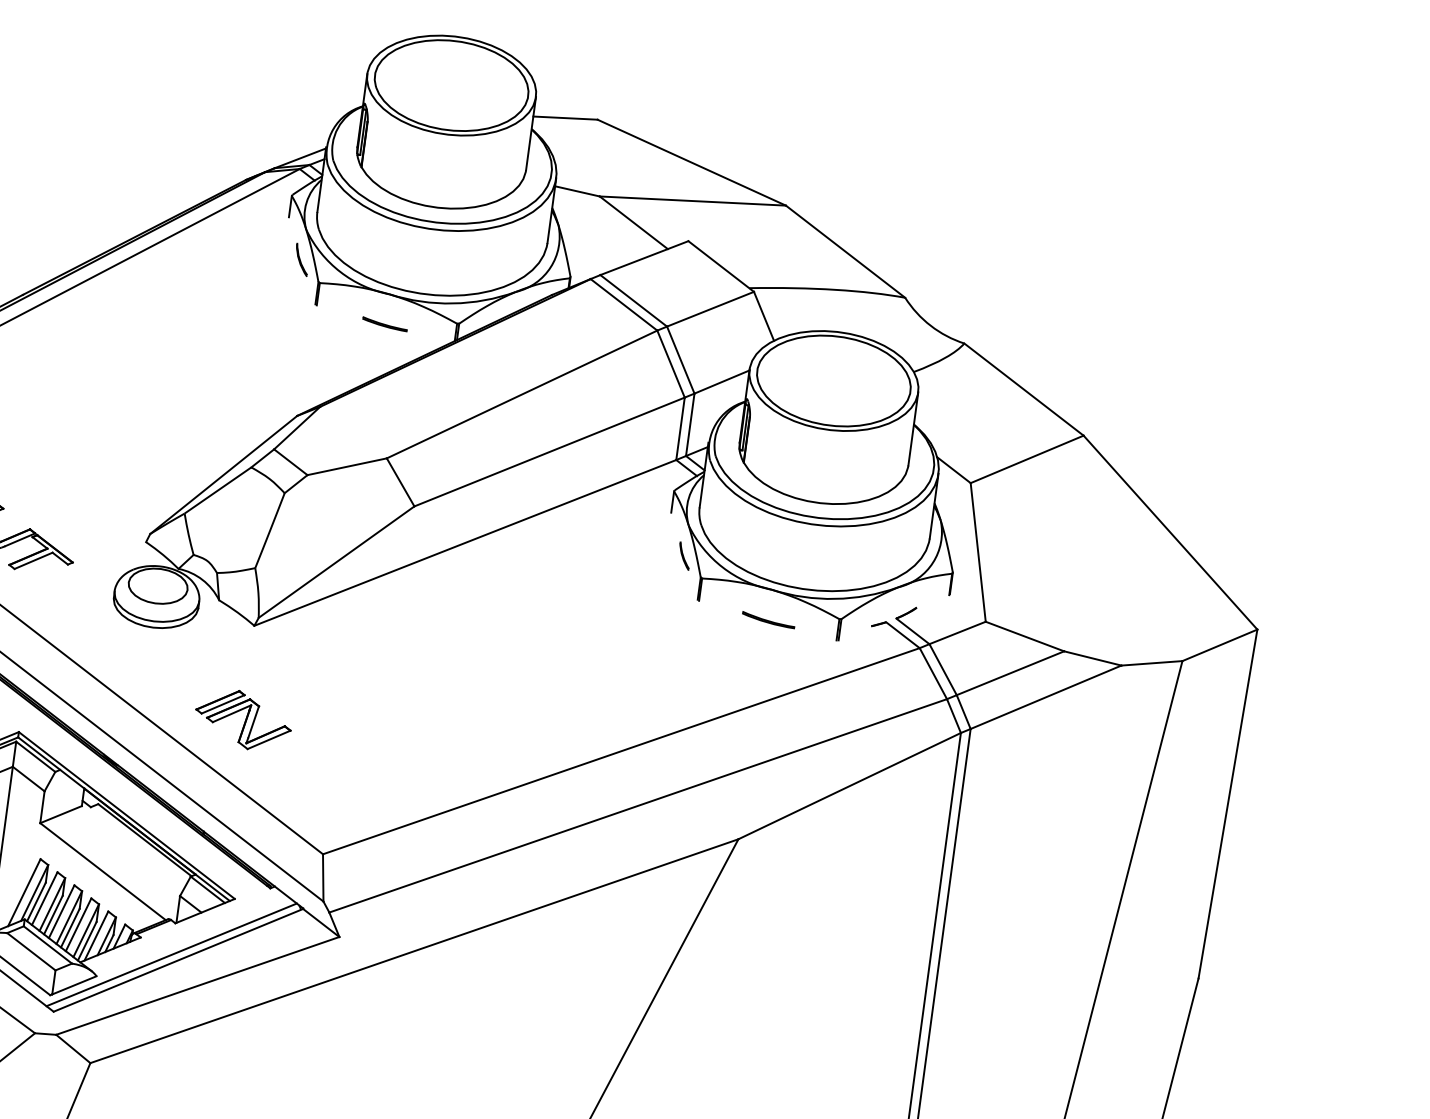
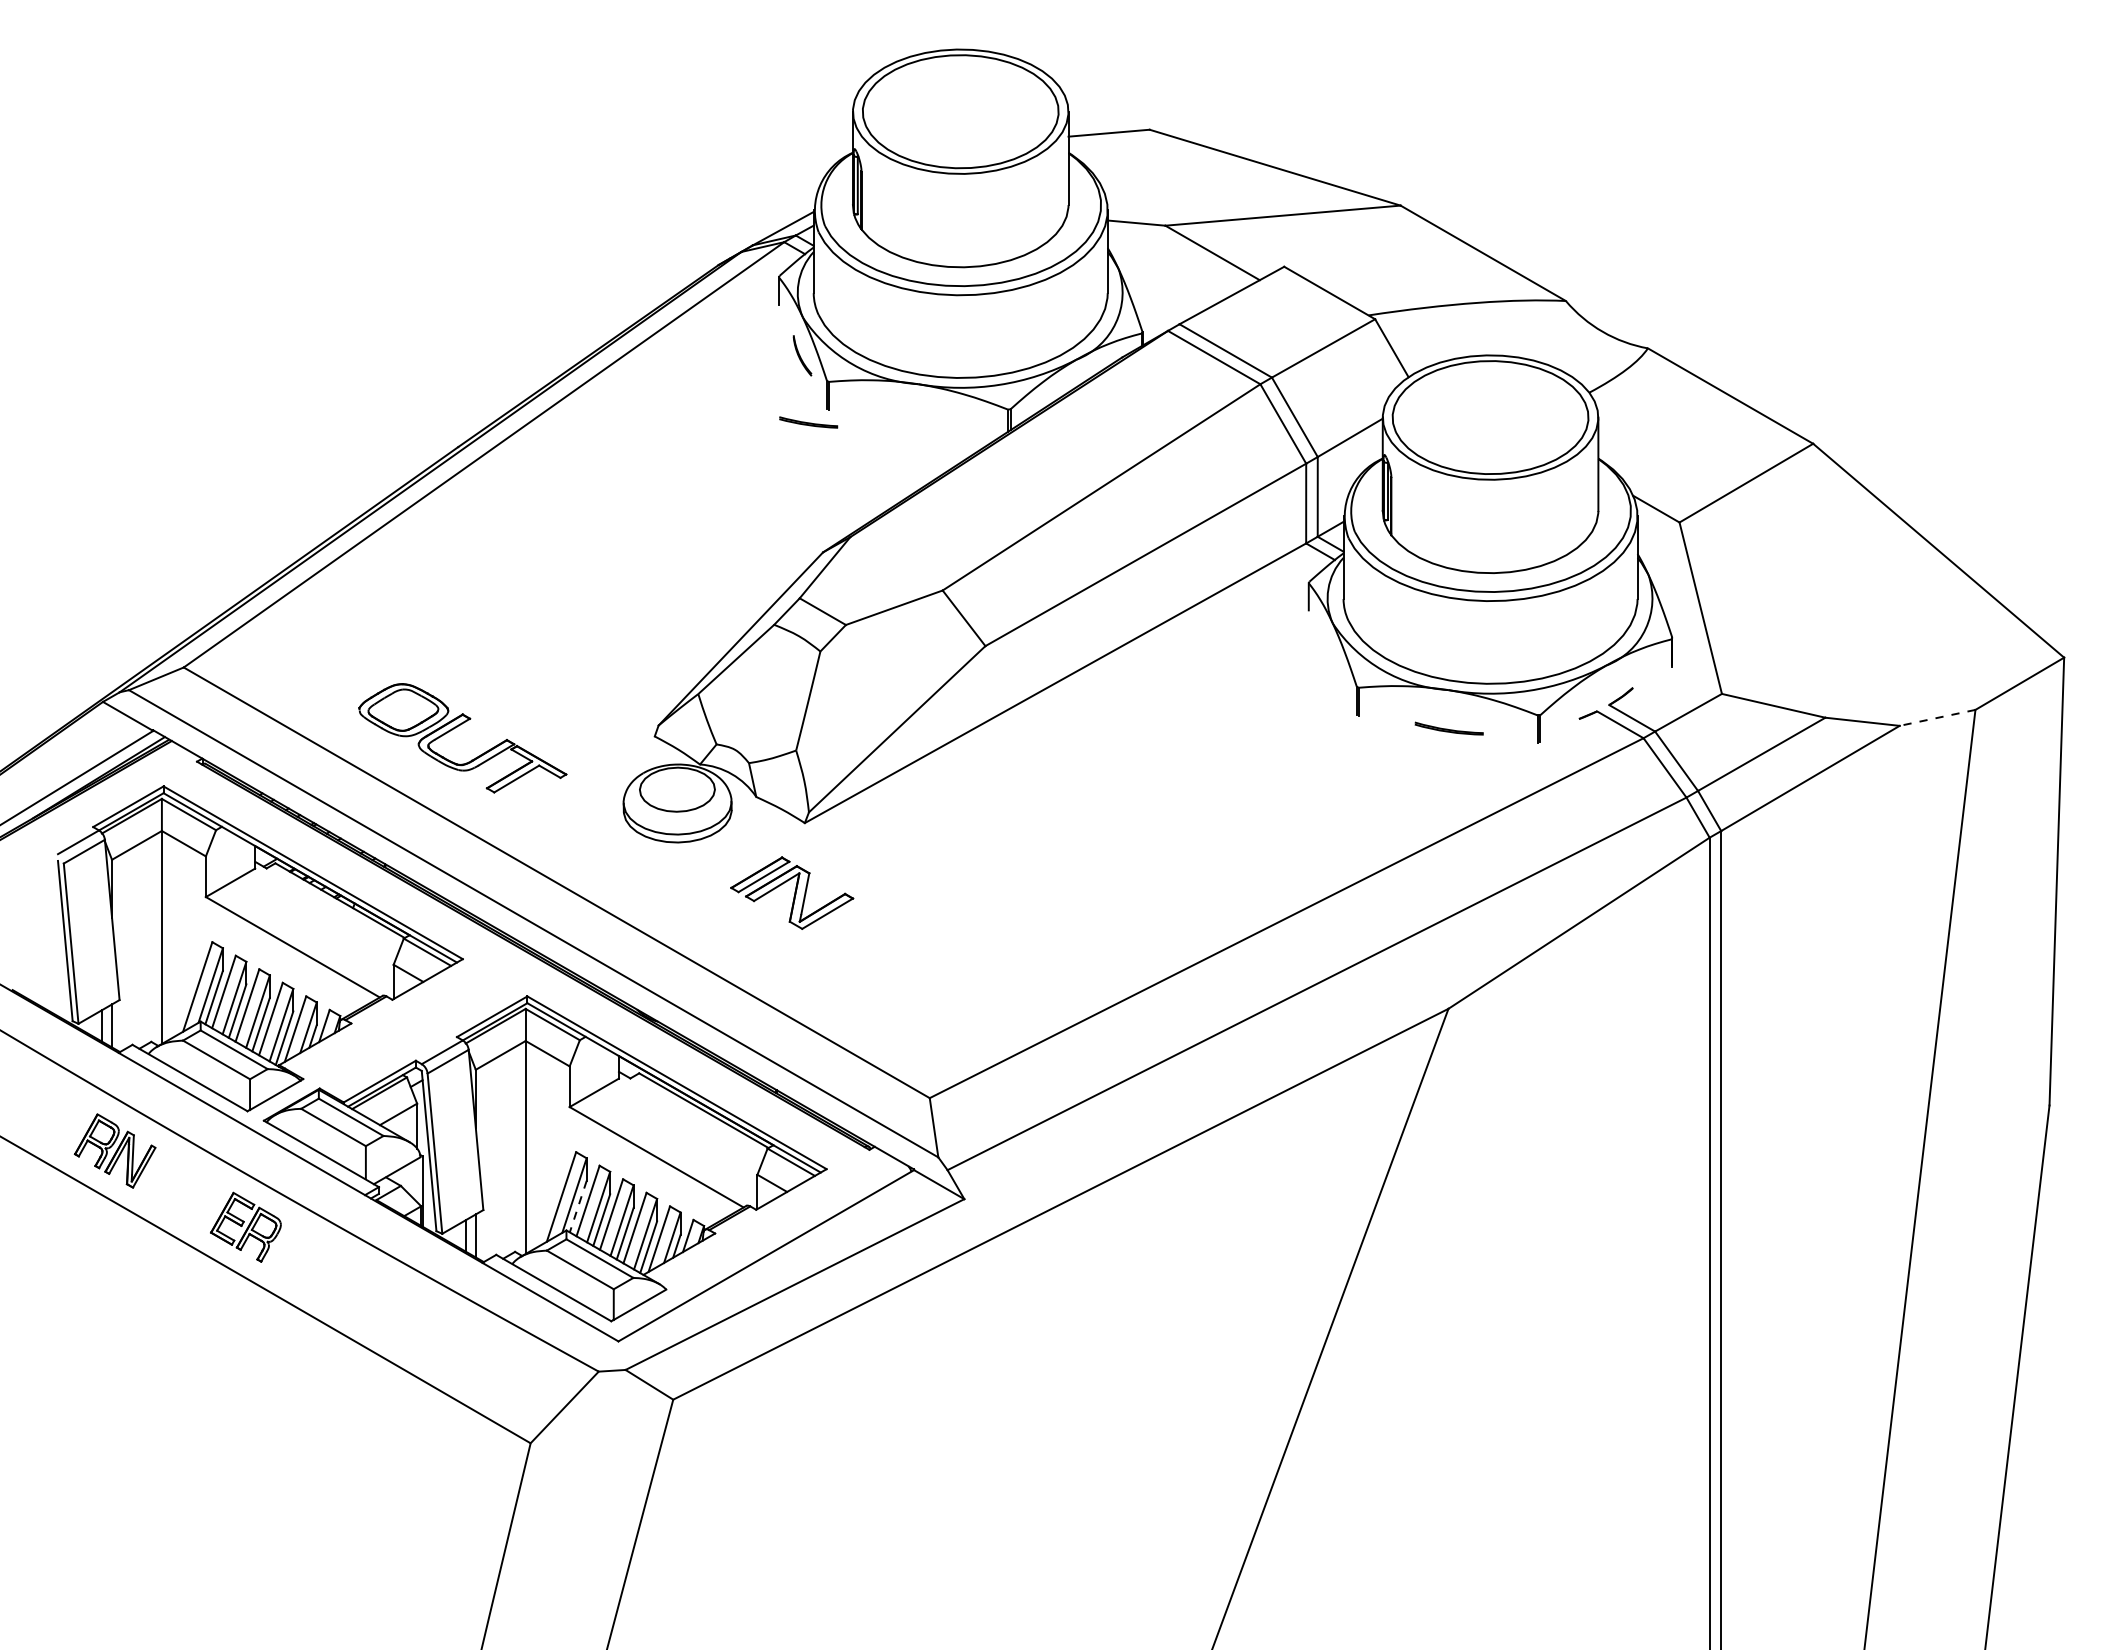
part: (384, 324) -> (808, 422), moved
part: (684, 555) -> (1332, 662), removed
line: (1151, 663) -> (1937, 717), solid -> dashed
part: (243, 719) -> (792, 892), moved
line: (36, 902) -> (578, 1207), solid -> dashed
line: (171, 954) -> (756, 1249), removed

